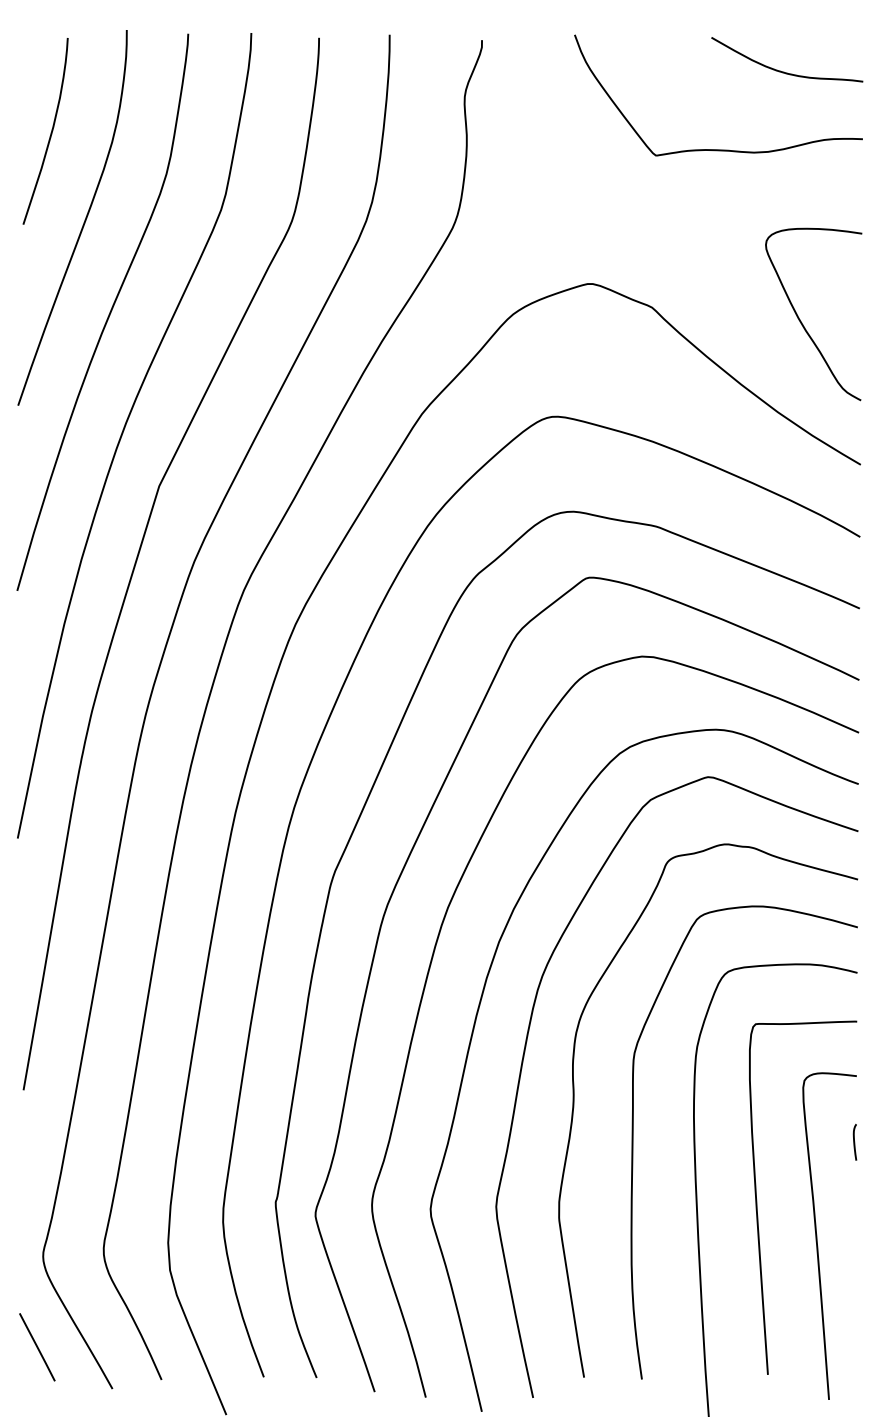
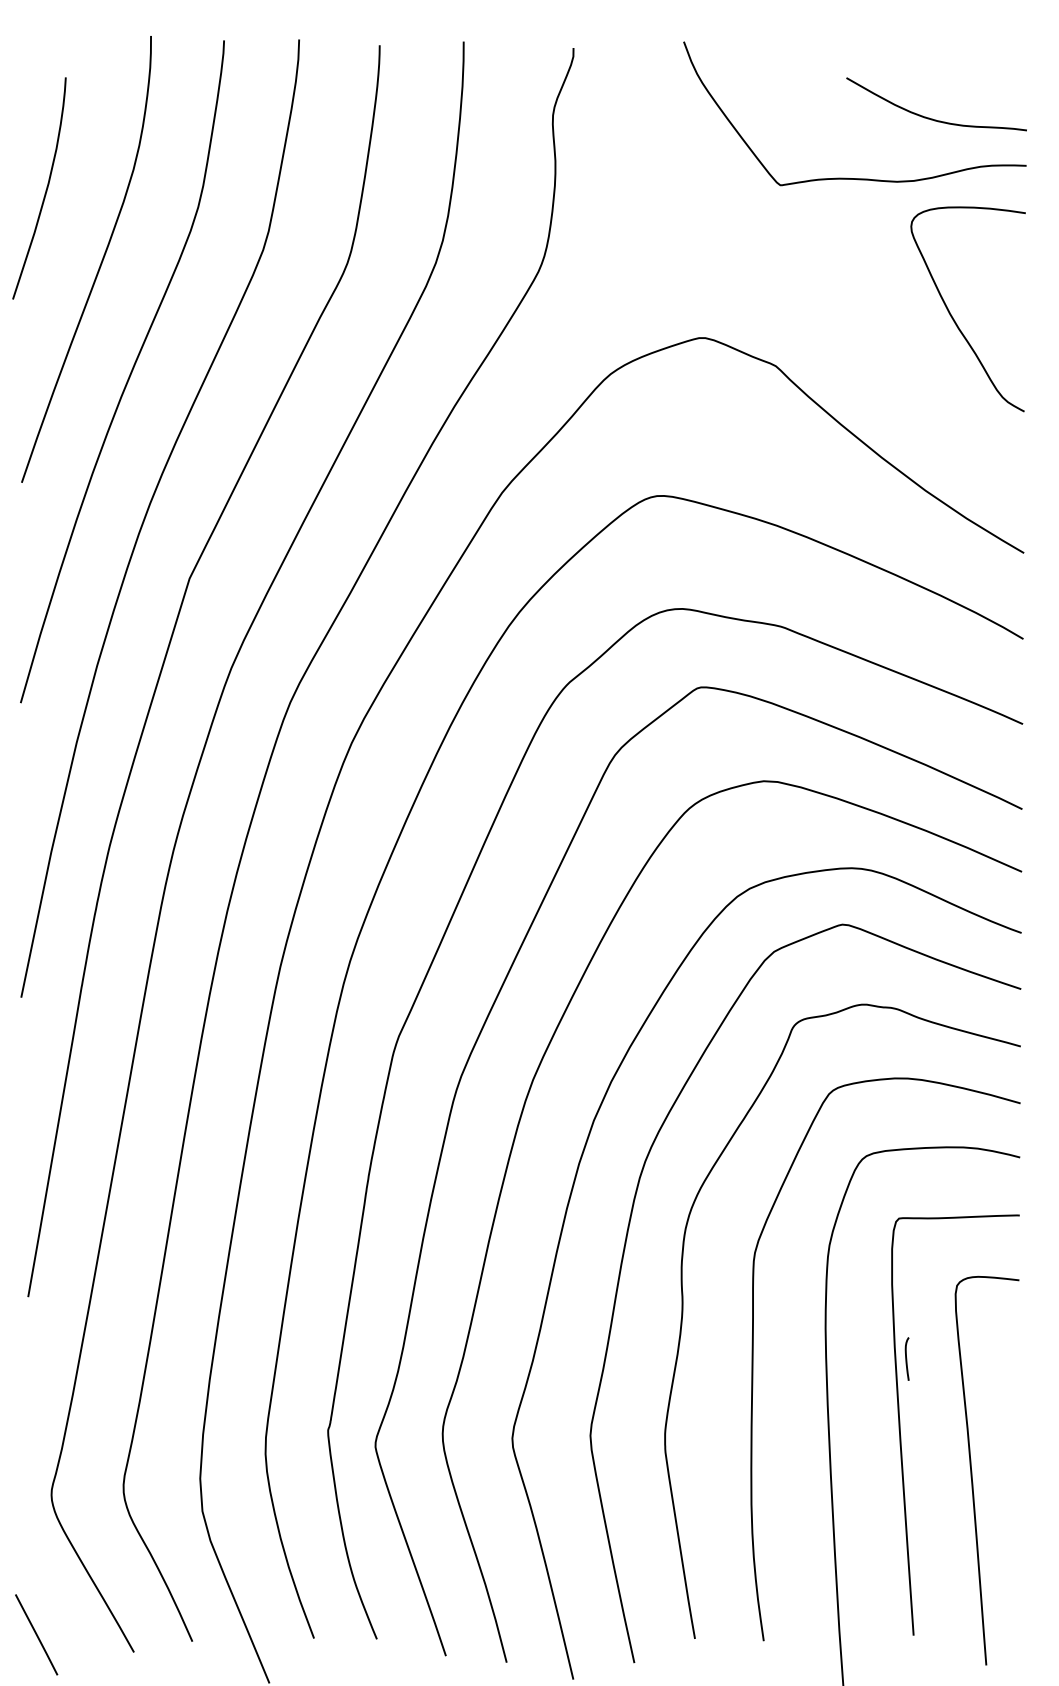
curve: (783, 71) -> (932, 118), moved
curve: (50, 133) -> (45, 190), moved
curve: (801, 321) -> (953, 317), moved
curve: (854, 1141) -> (906, 1358), moved
line: (37, 1347) -> (36, 1634), moved

